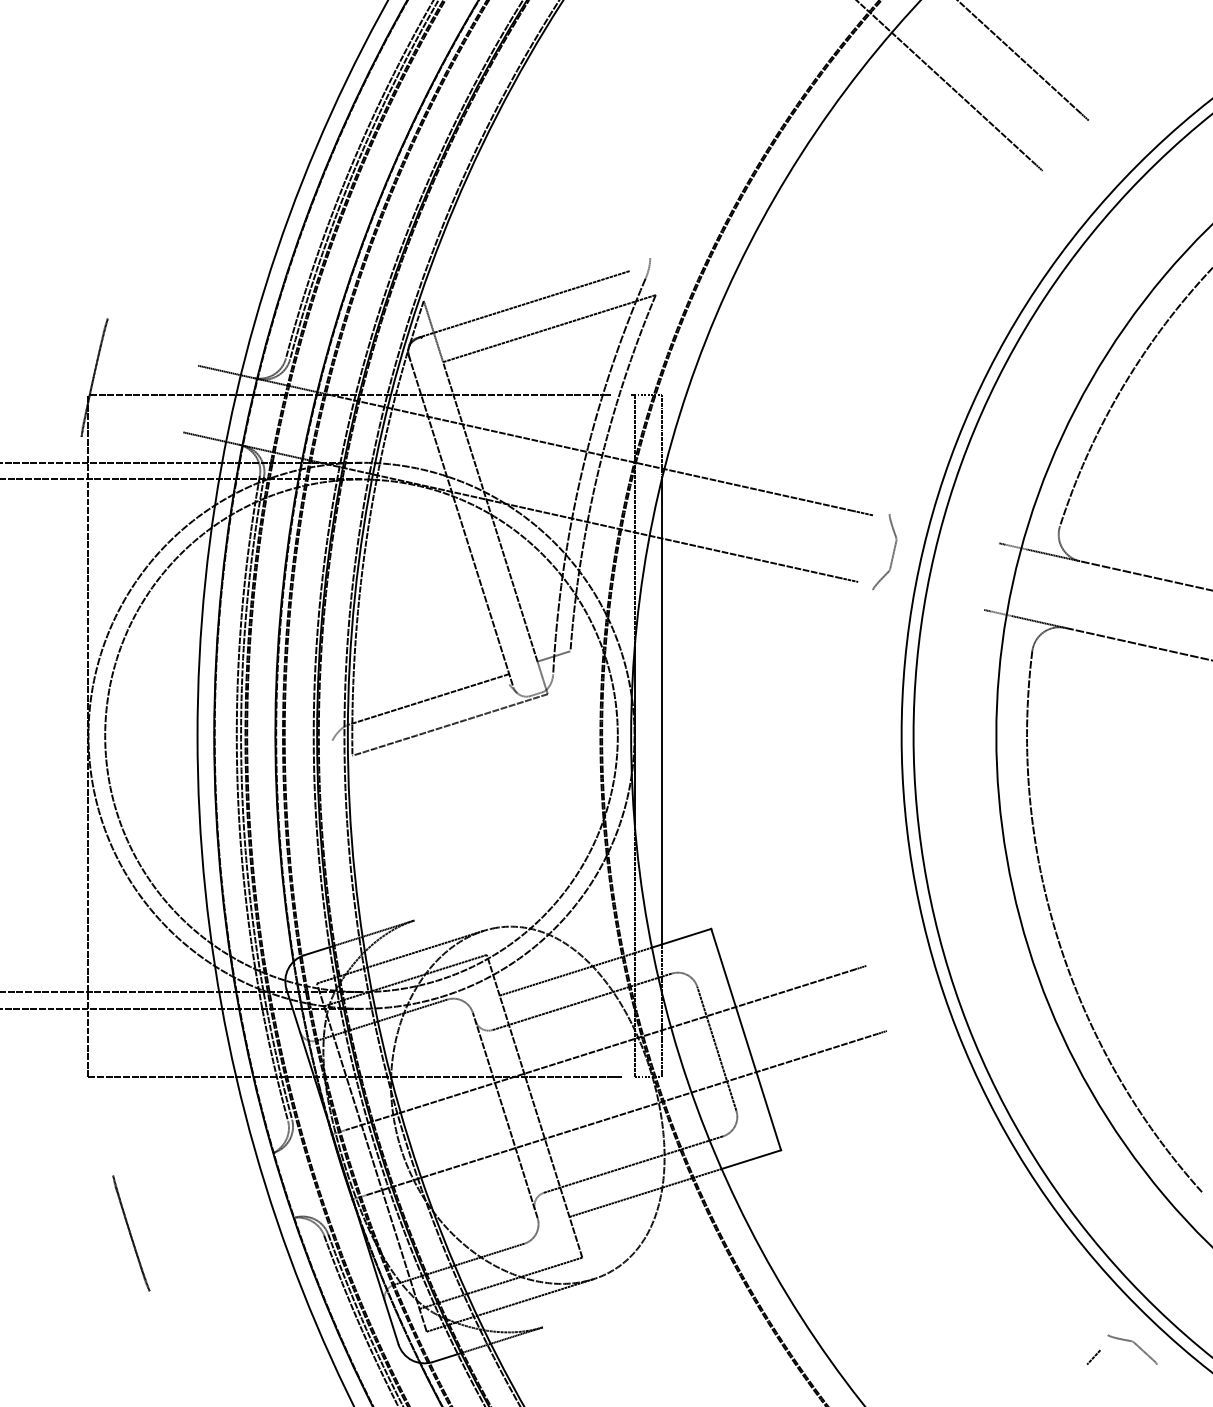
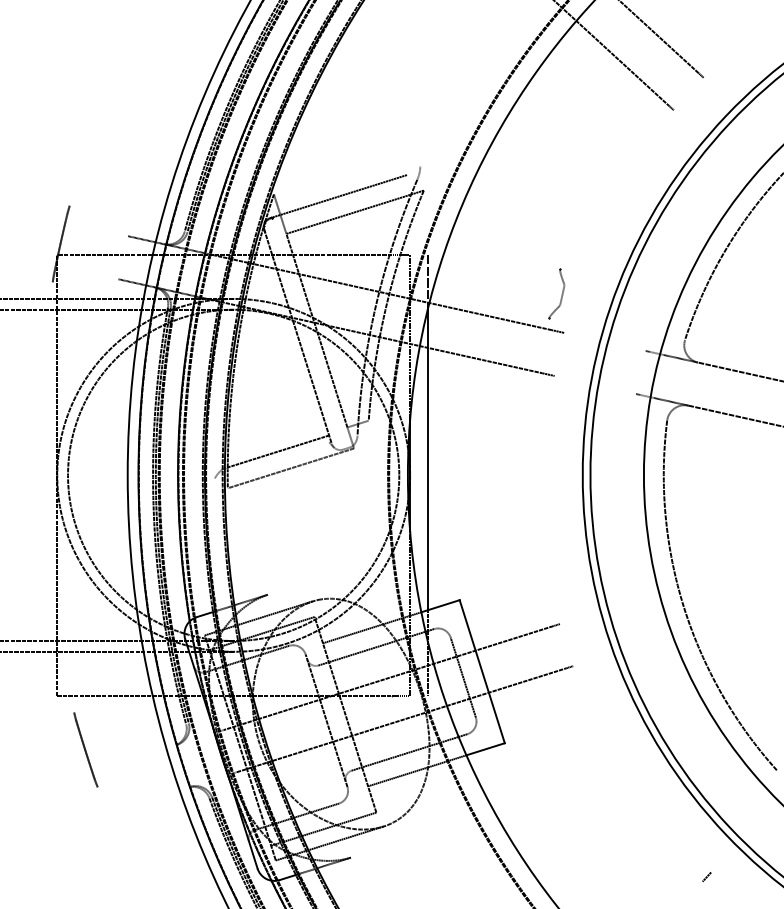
part: (884, 551) -> (556, 293), moved
line: (130, 1232) -> (85, 749), moved
part: (1131, 1348) -> (731, 871), removed

